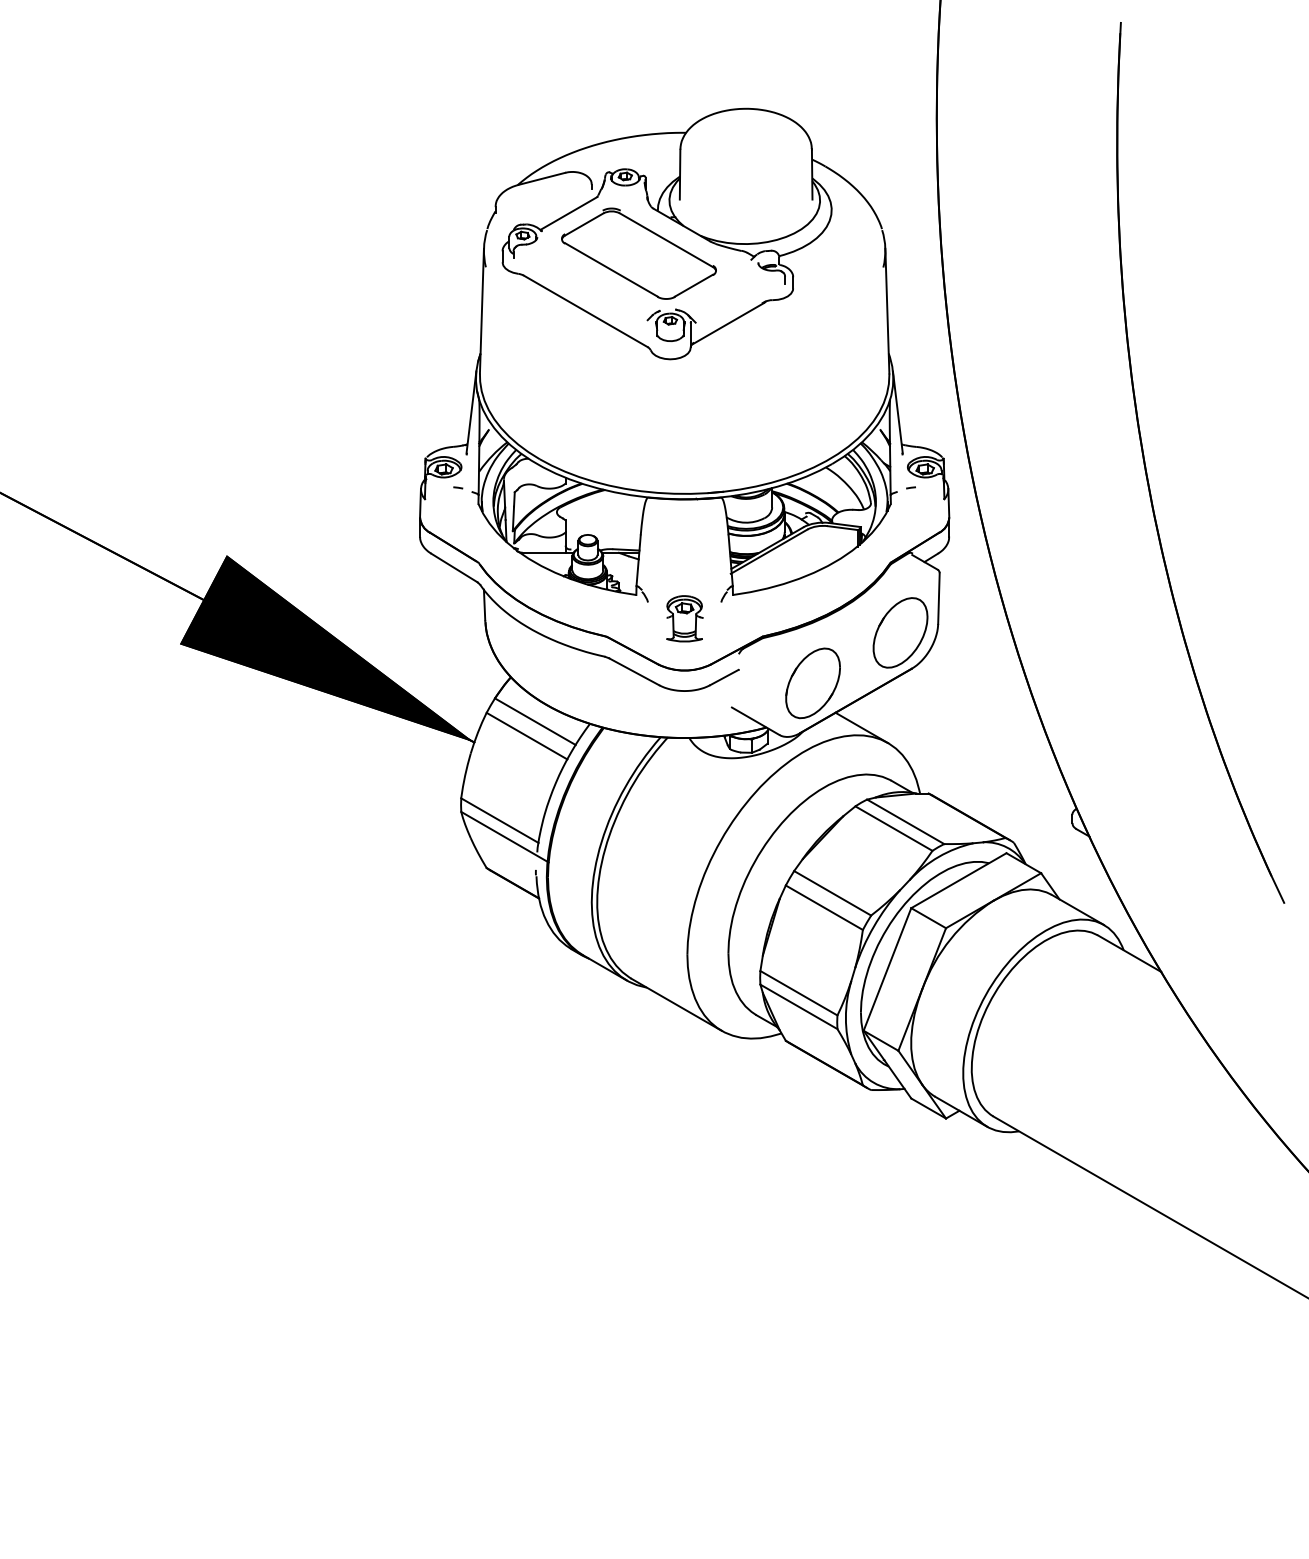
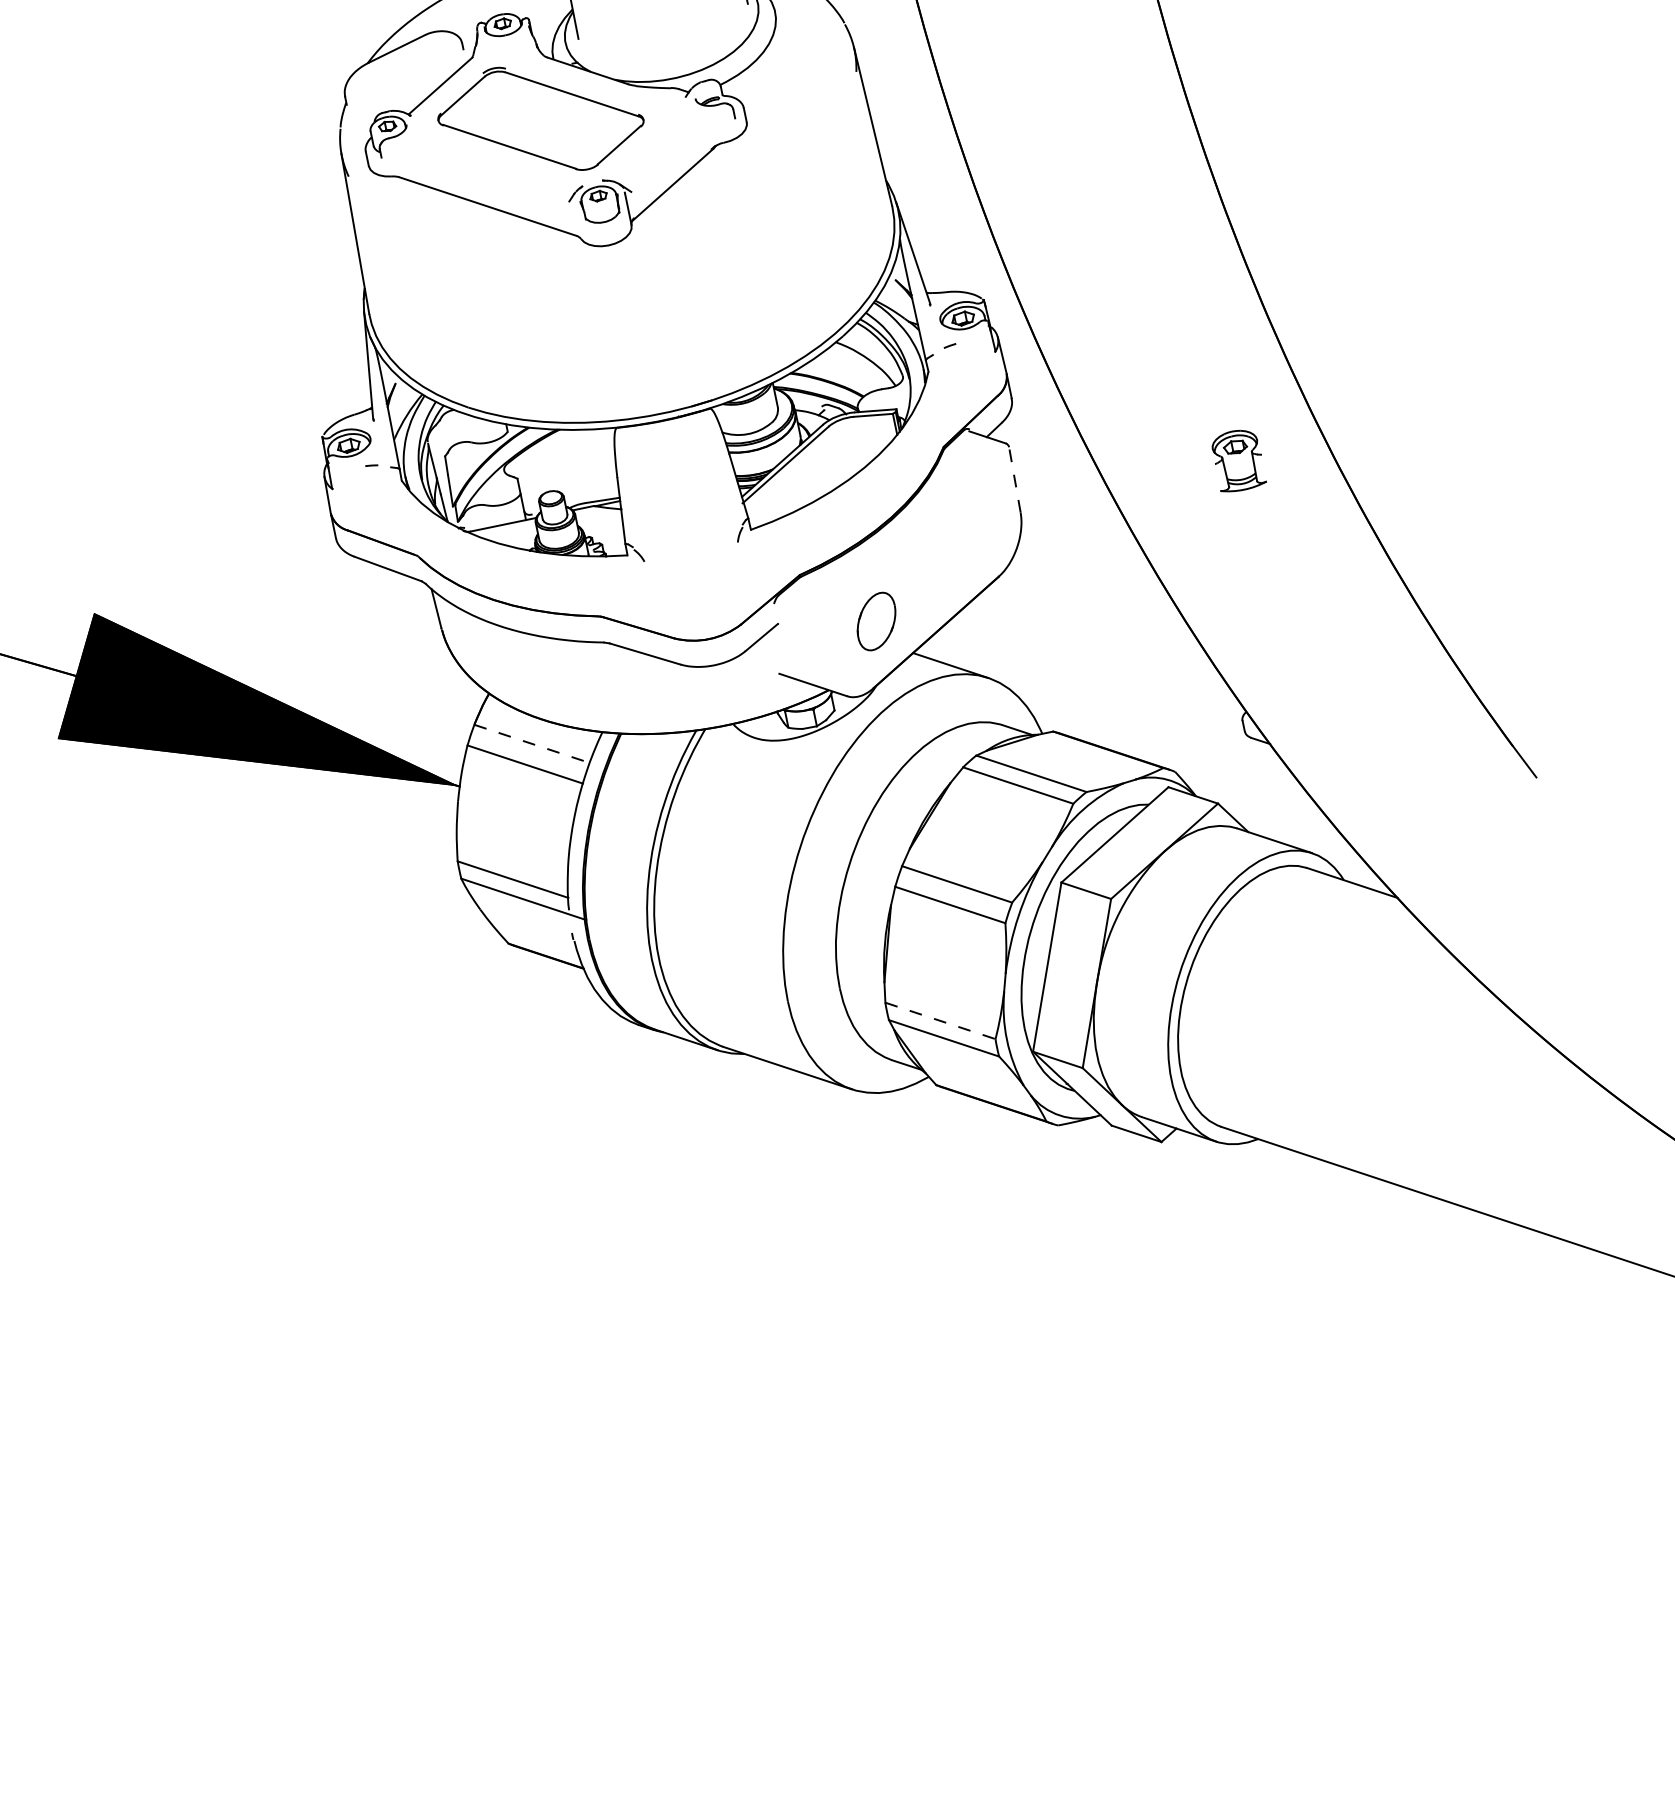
line: (938, 598) -> (1014, 479), solid -> dashed
part: (684, 618) -> (1237, 460), moved
part: (900, 632) -> (974, 533), removed
part: (812, 683) -> (875, 621), size x0.6
line: (535, 721) -> (532, 743), solid -> dashed
line: (799, 993) -> (941, 1021), solid -> dashed

